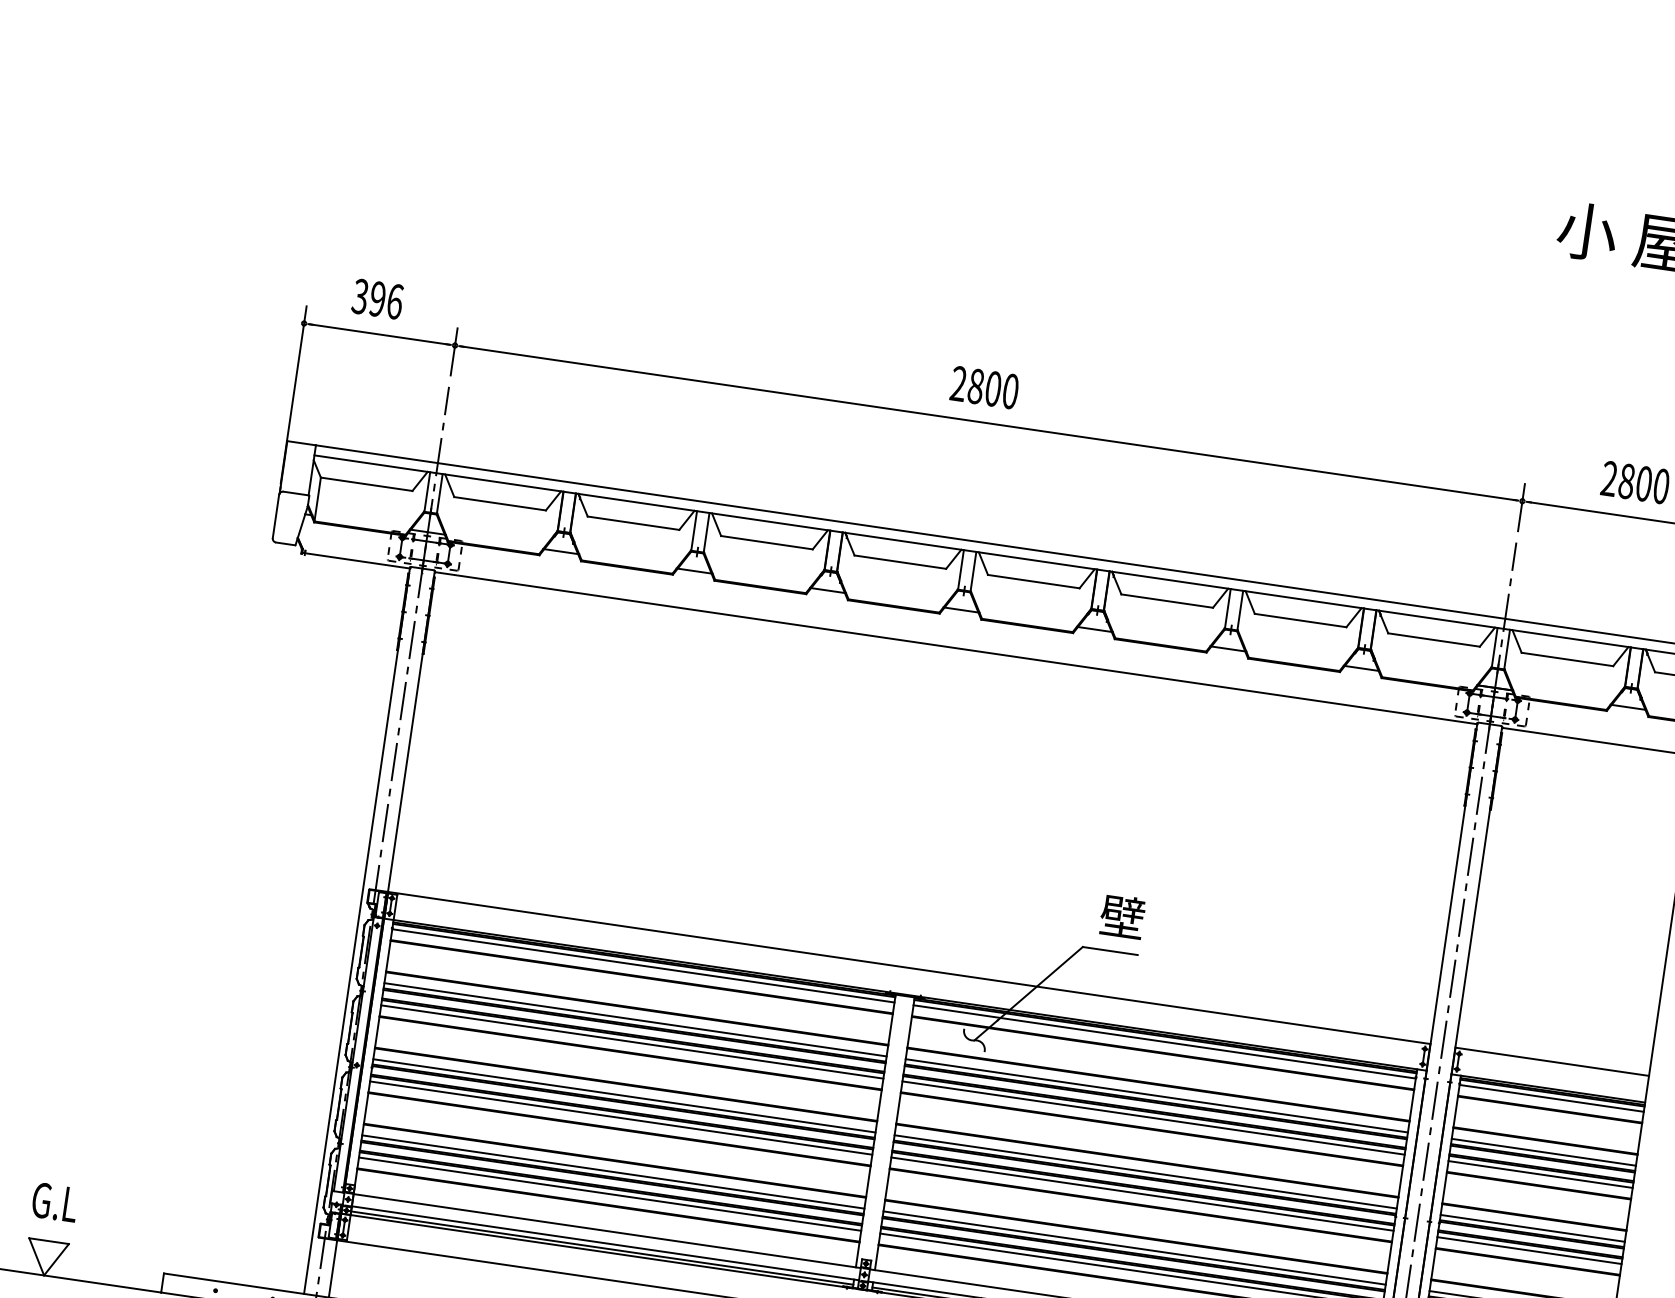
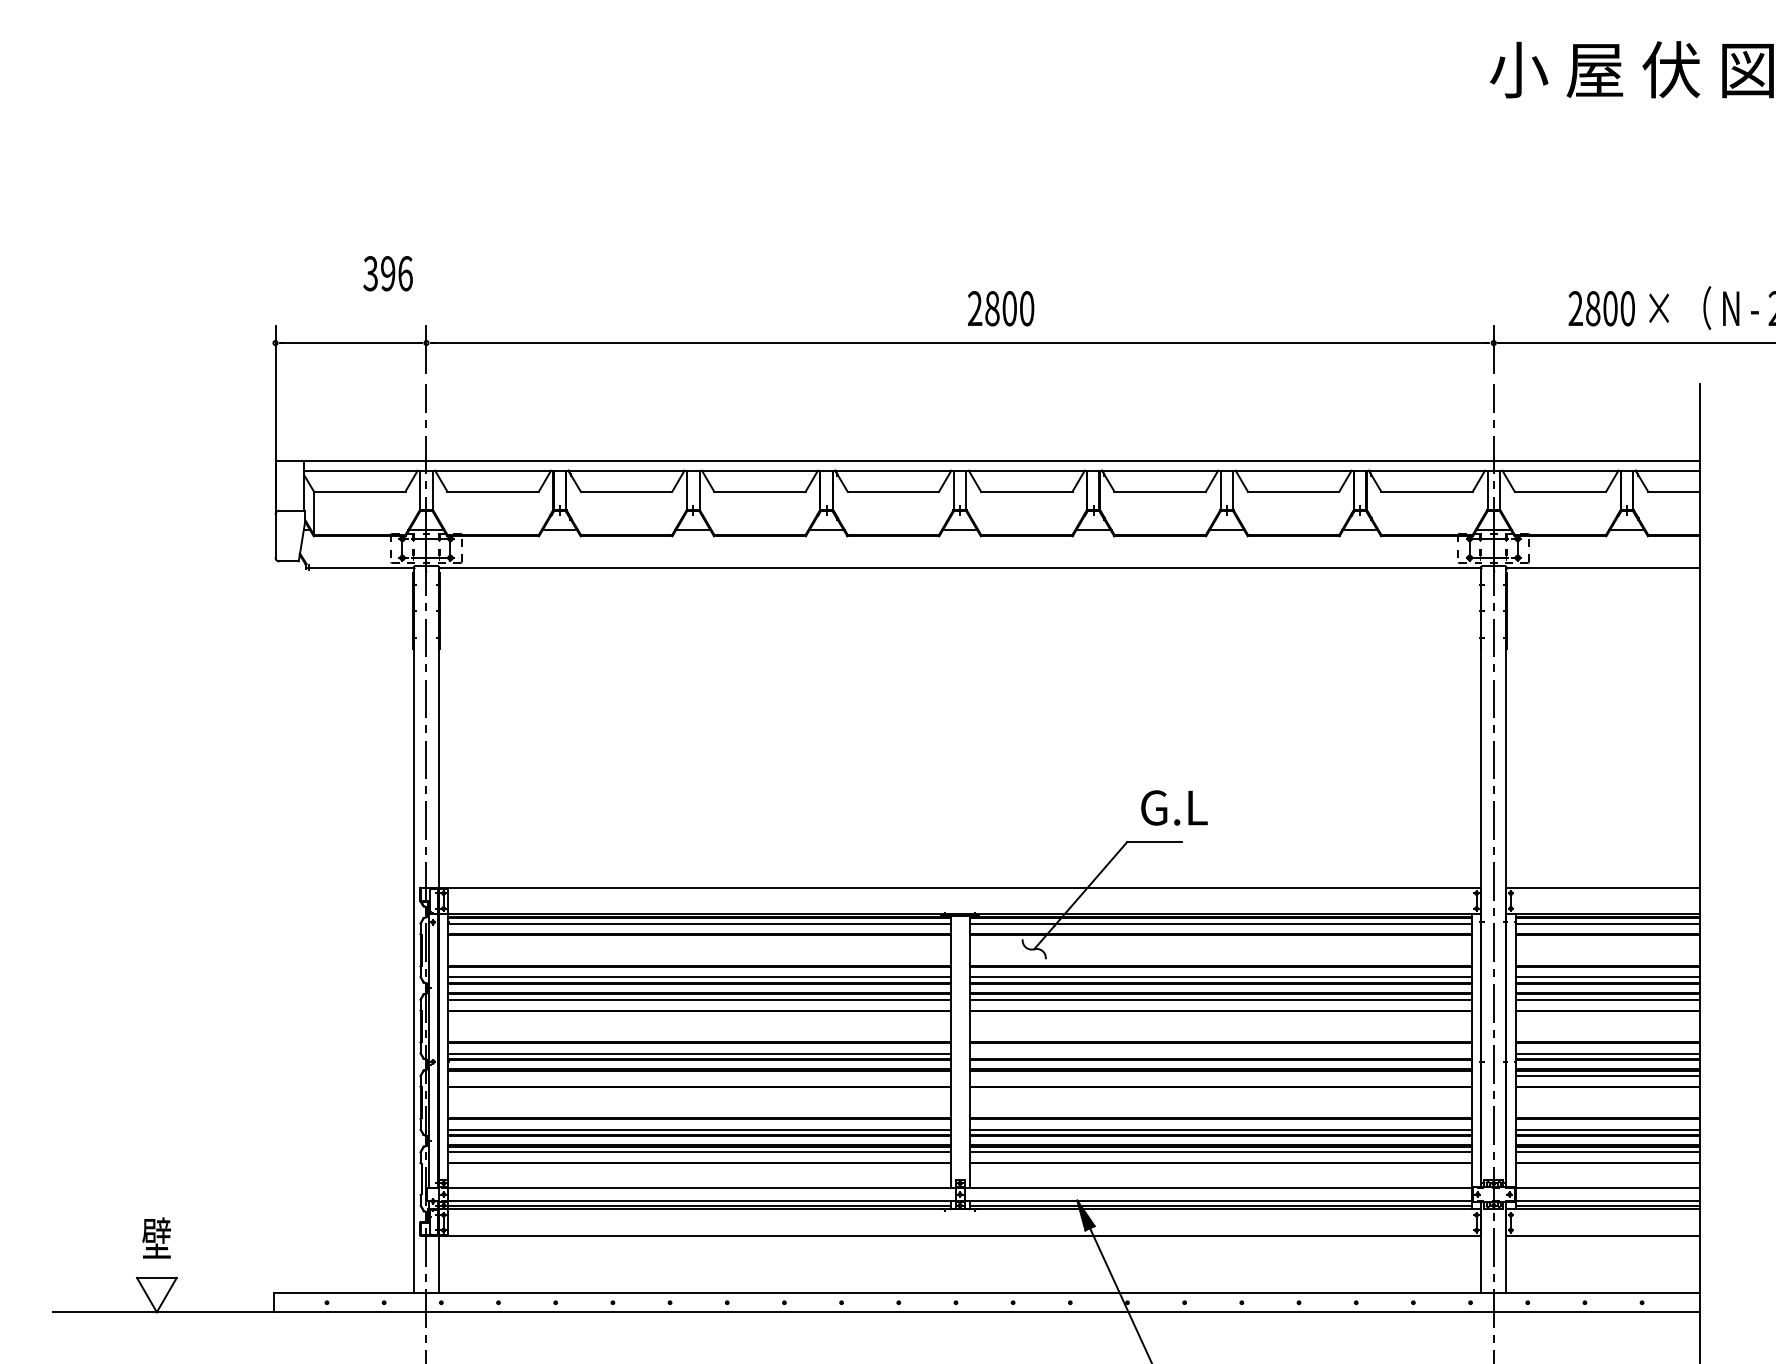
text: (377, 298) -> (387, 273), moved
text: (985, 387) -> (1001, 308), moved
text: (1134, 917) -> (1173, 806), 壁 -> G.L
line: (621, 1117) -> (699, 1075), removed
line: (1145, 1171) -> (1220, 1053), removed
line: (1142, 1193) -> (1220, 1075), removed
text: (55, 1200) -> (157, 1237), G.L -> 壁

